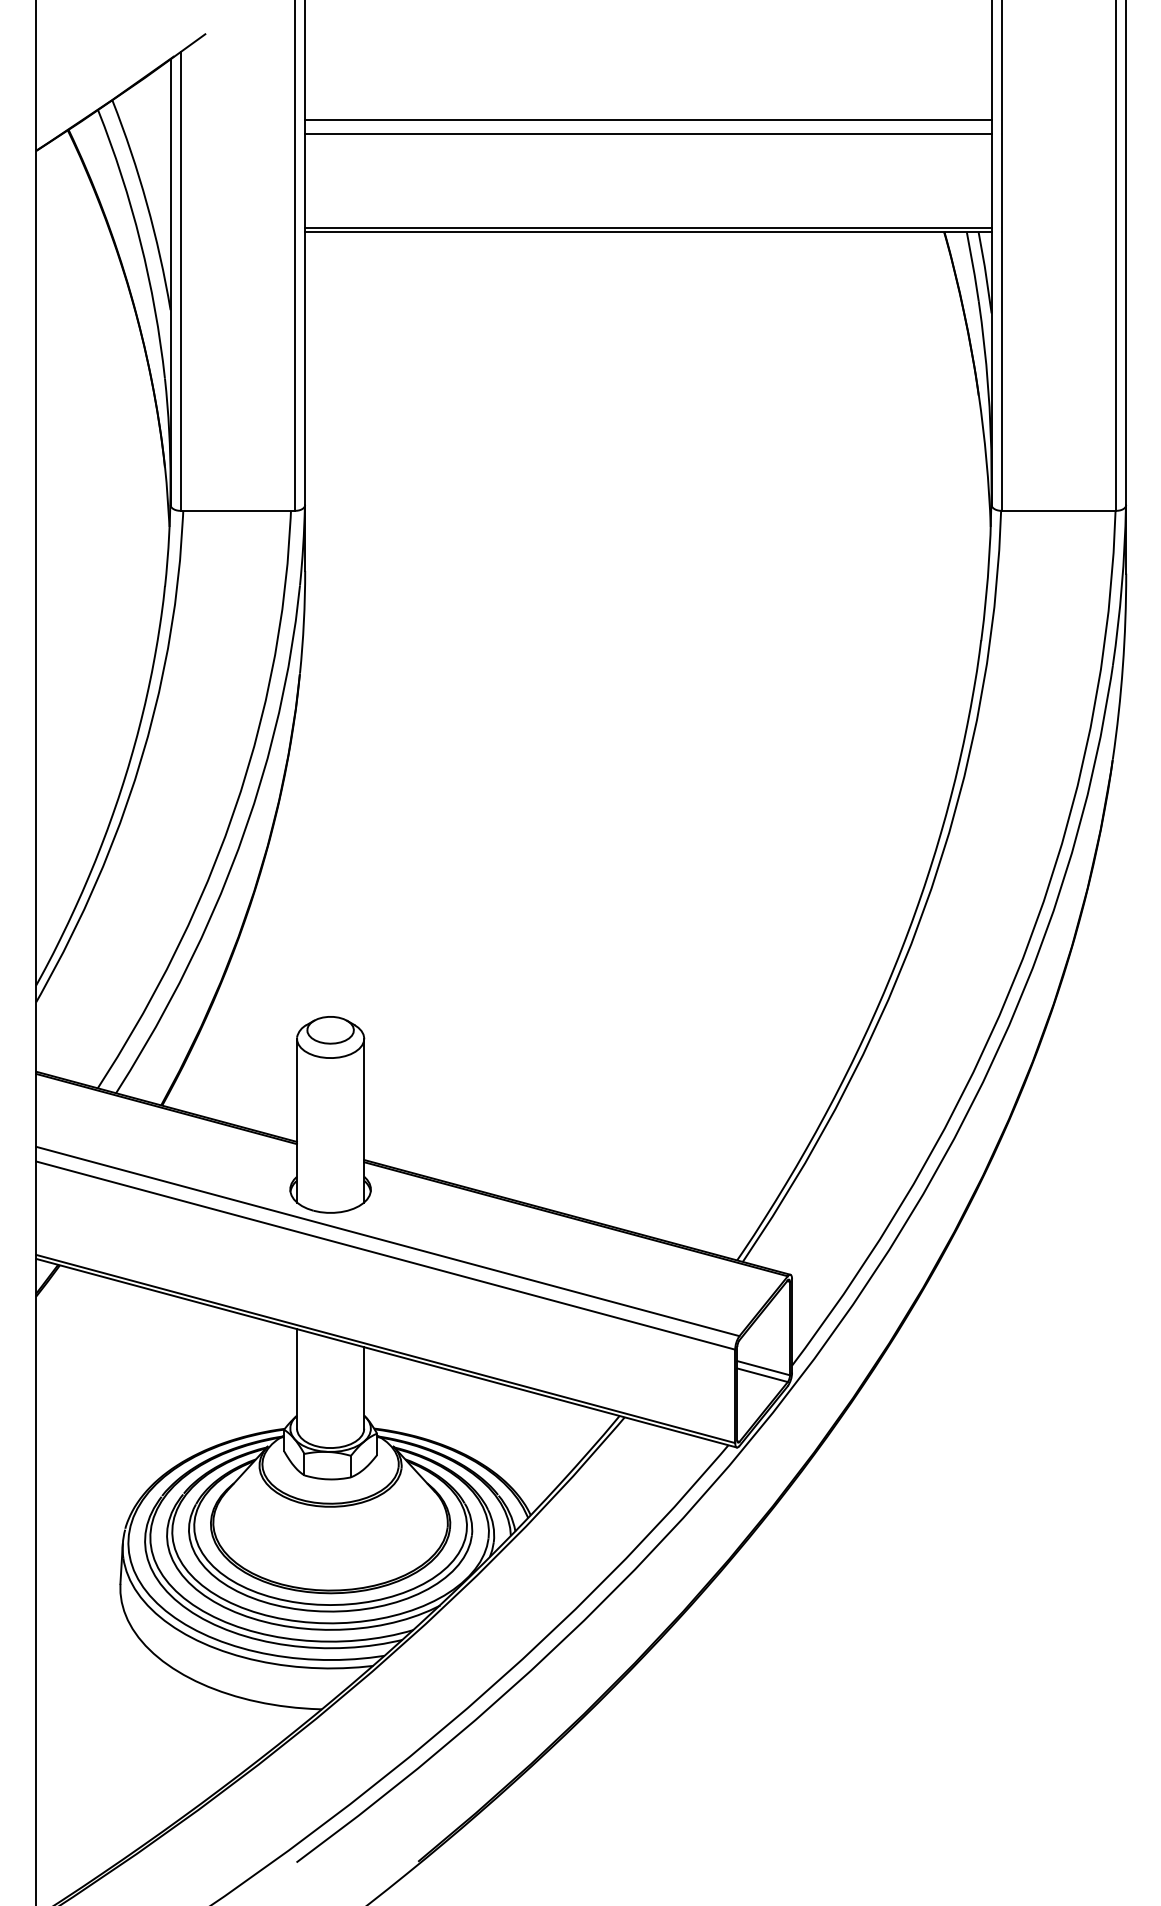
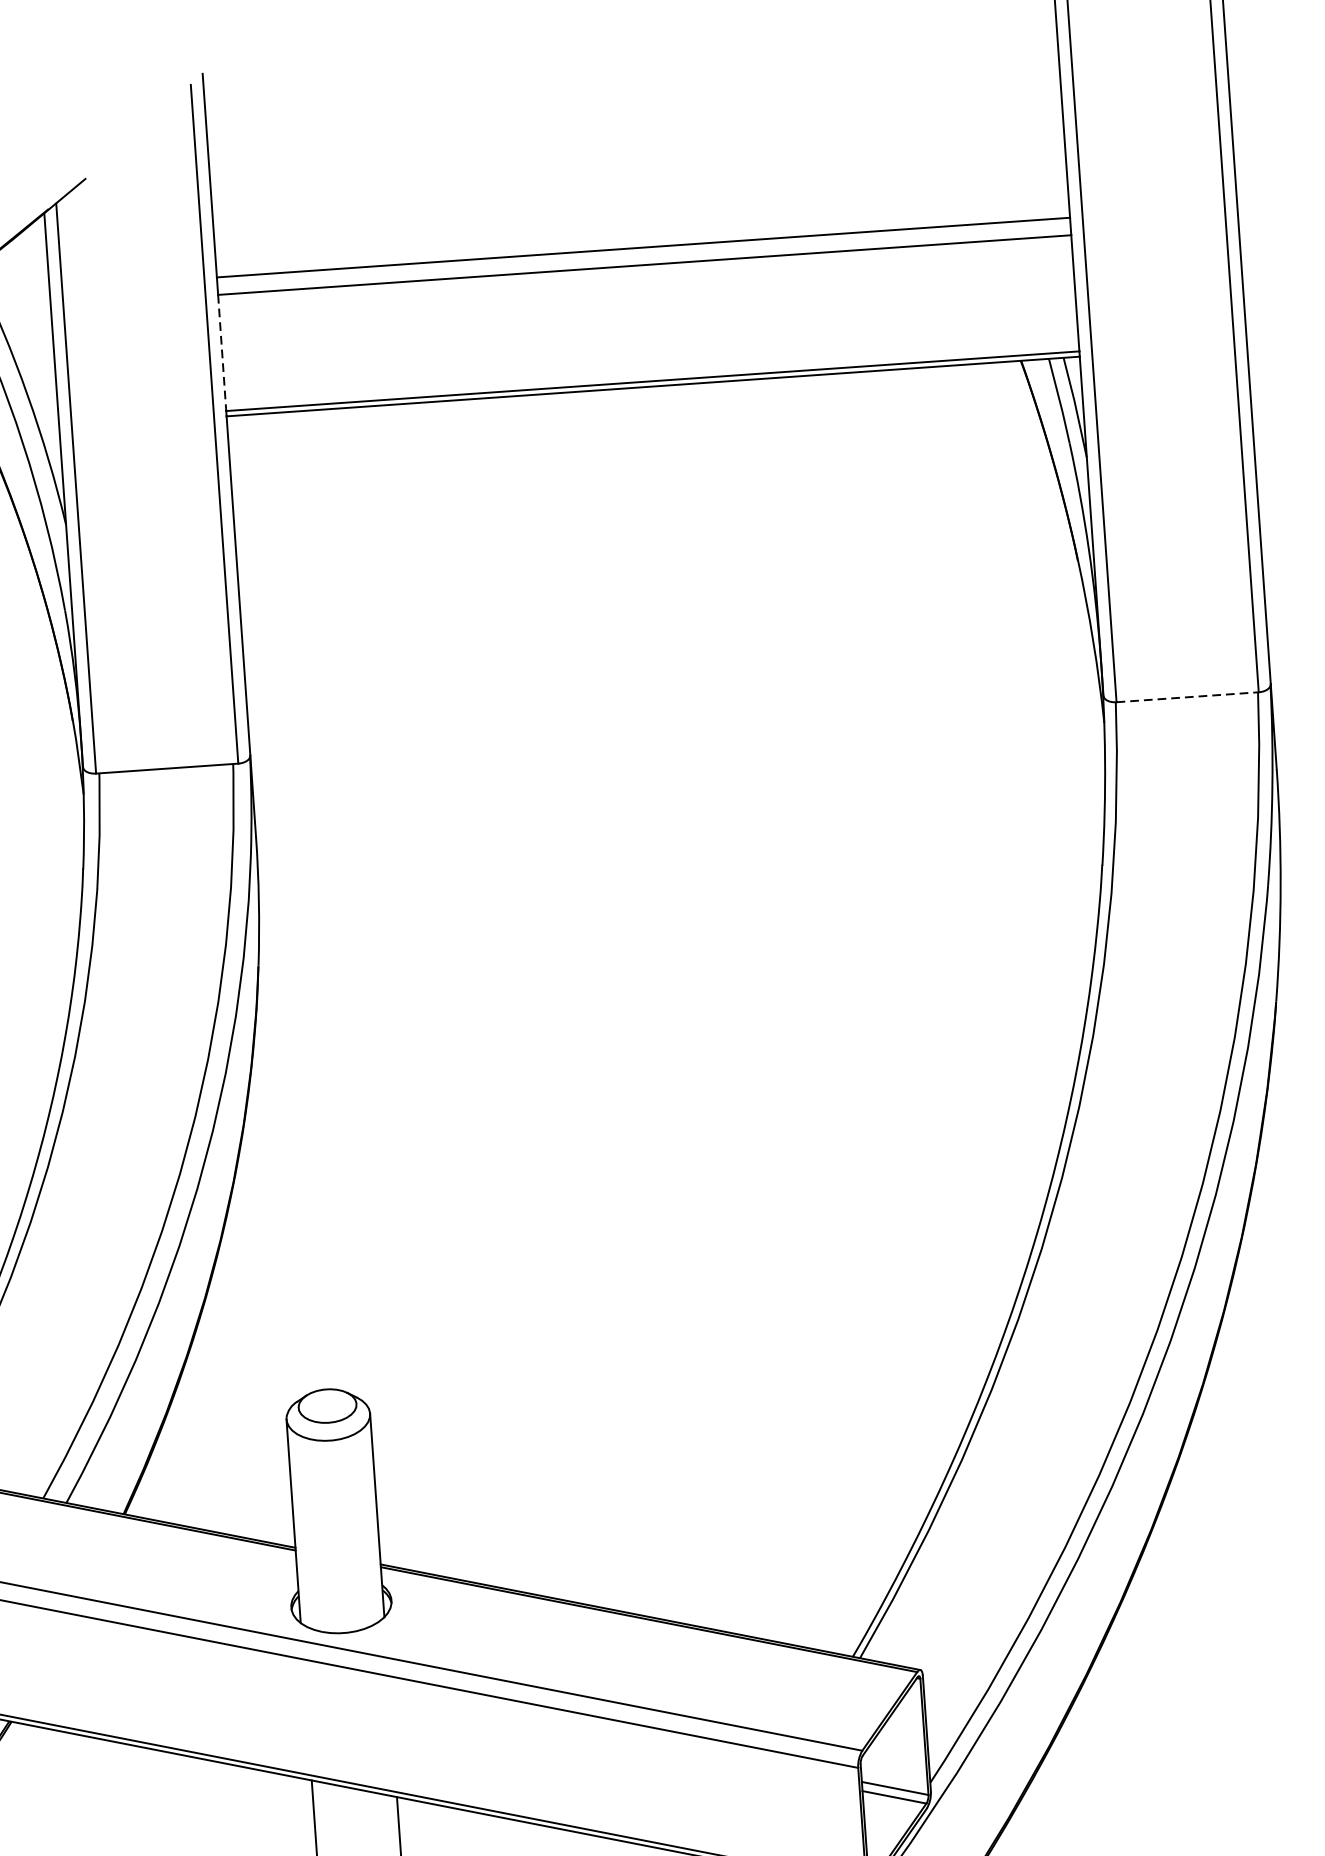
line: (305, 181) -> (222, 353), solid -> dashed
line: (1059, 510) -> (1188, 696), solid -> dashed

